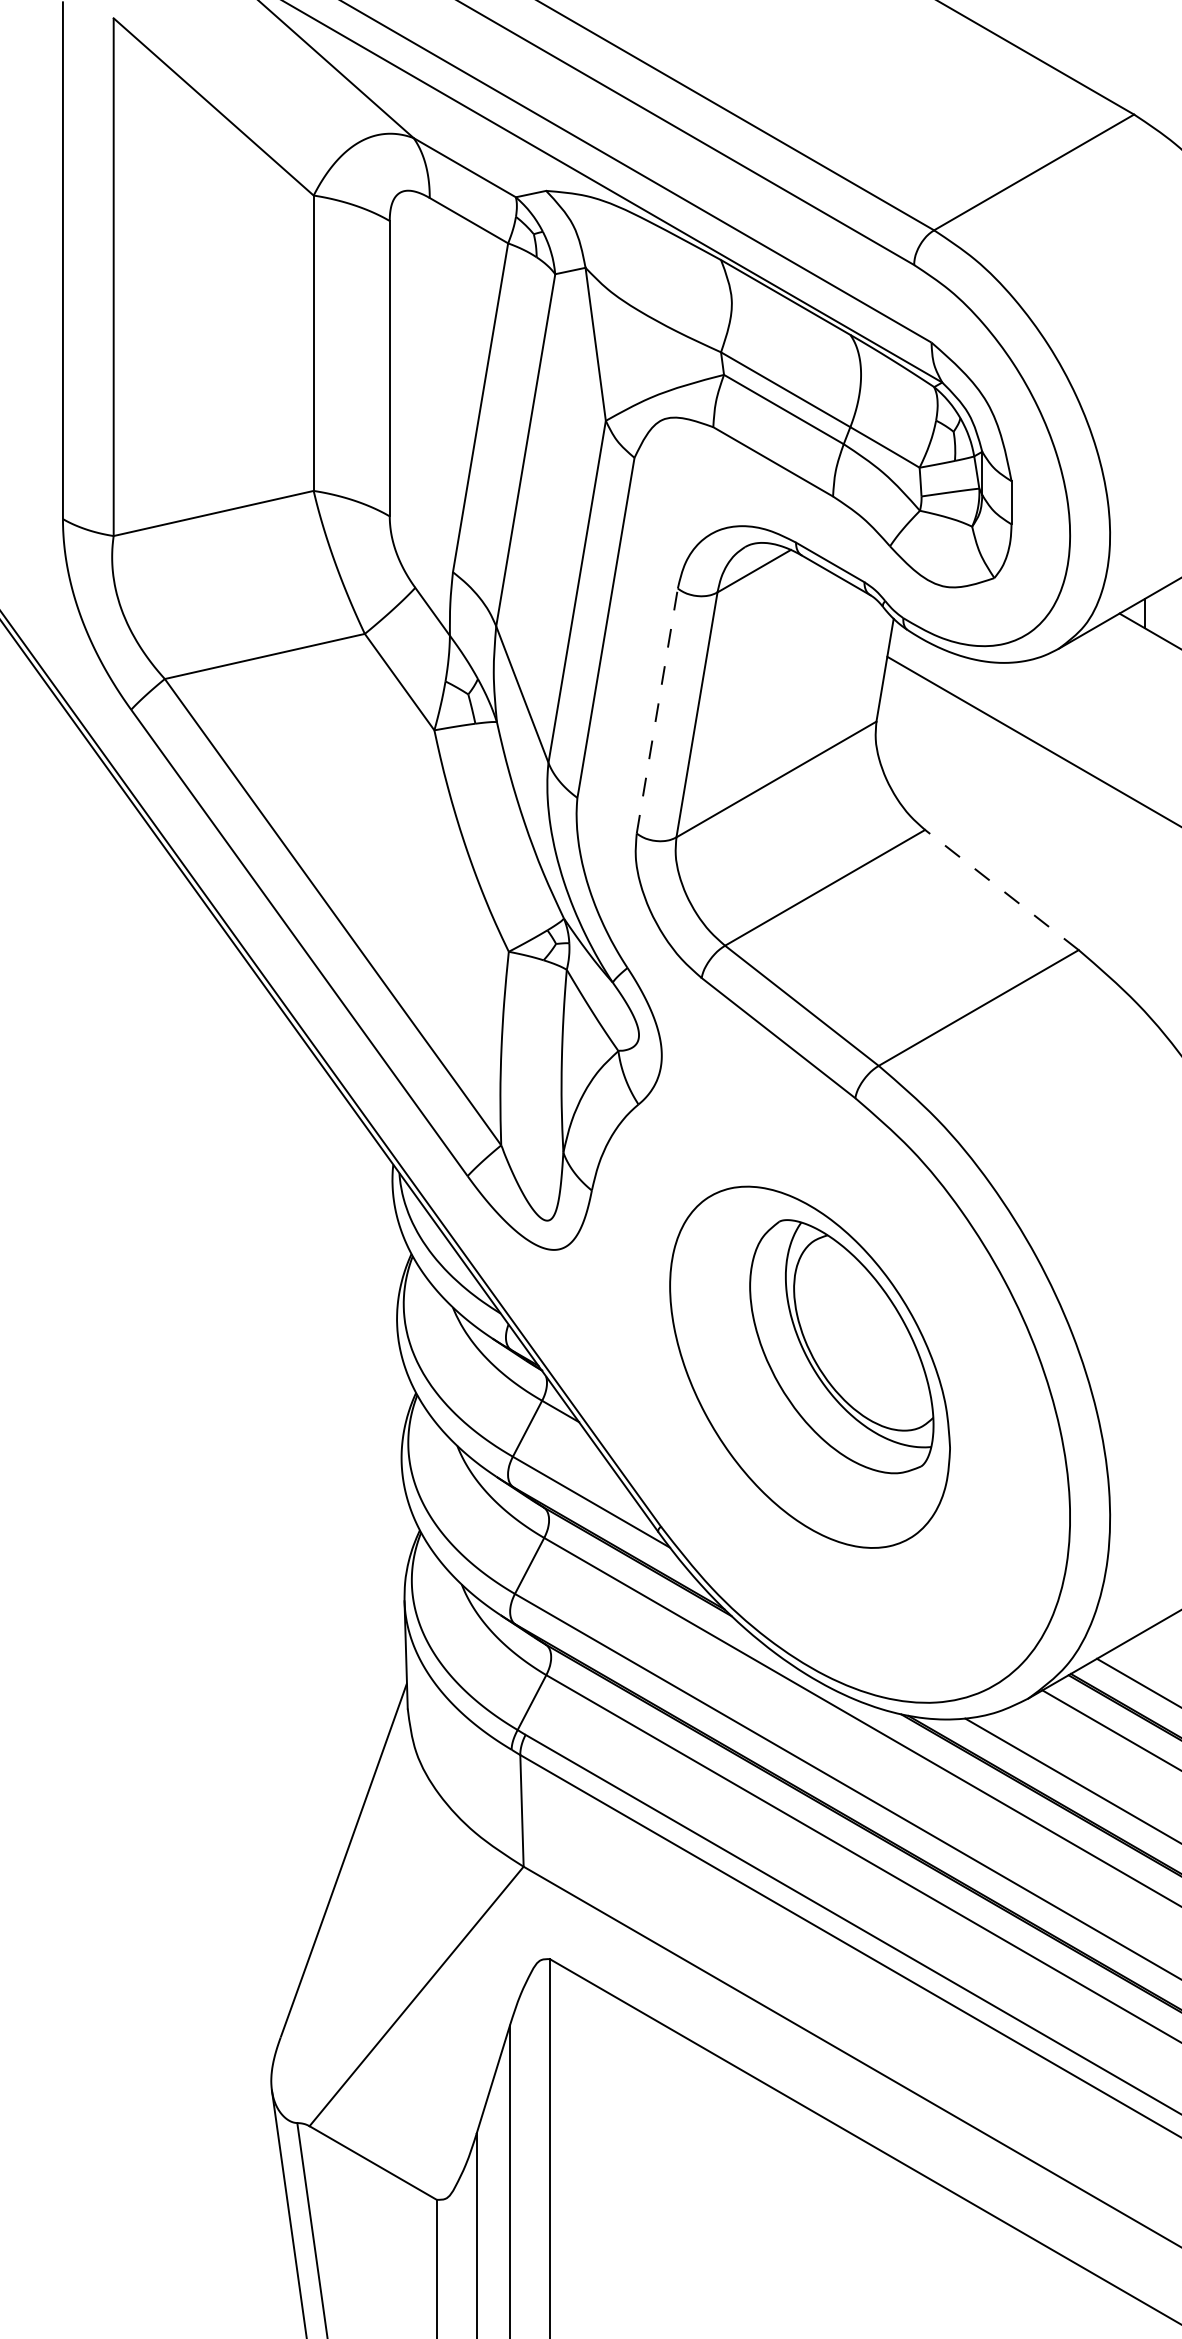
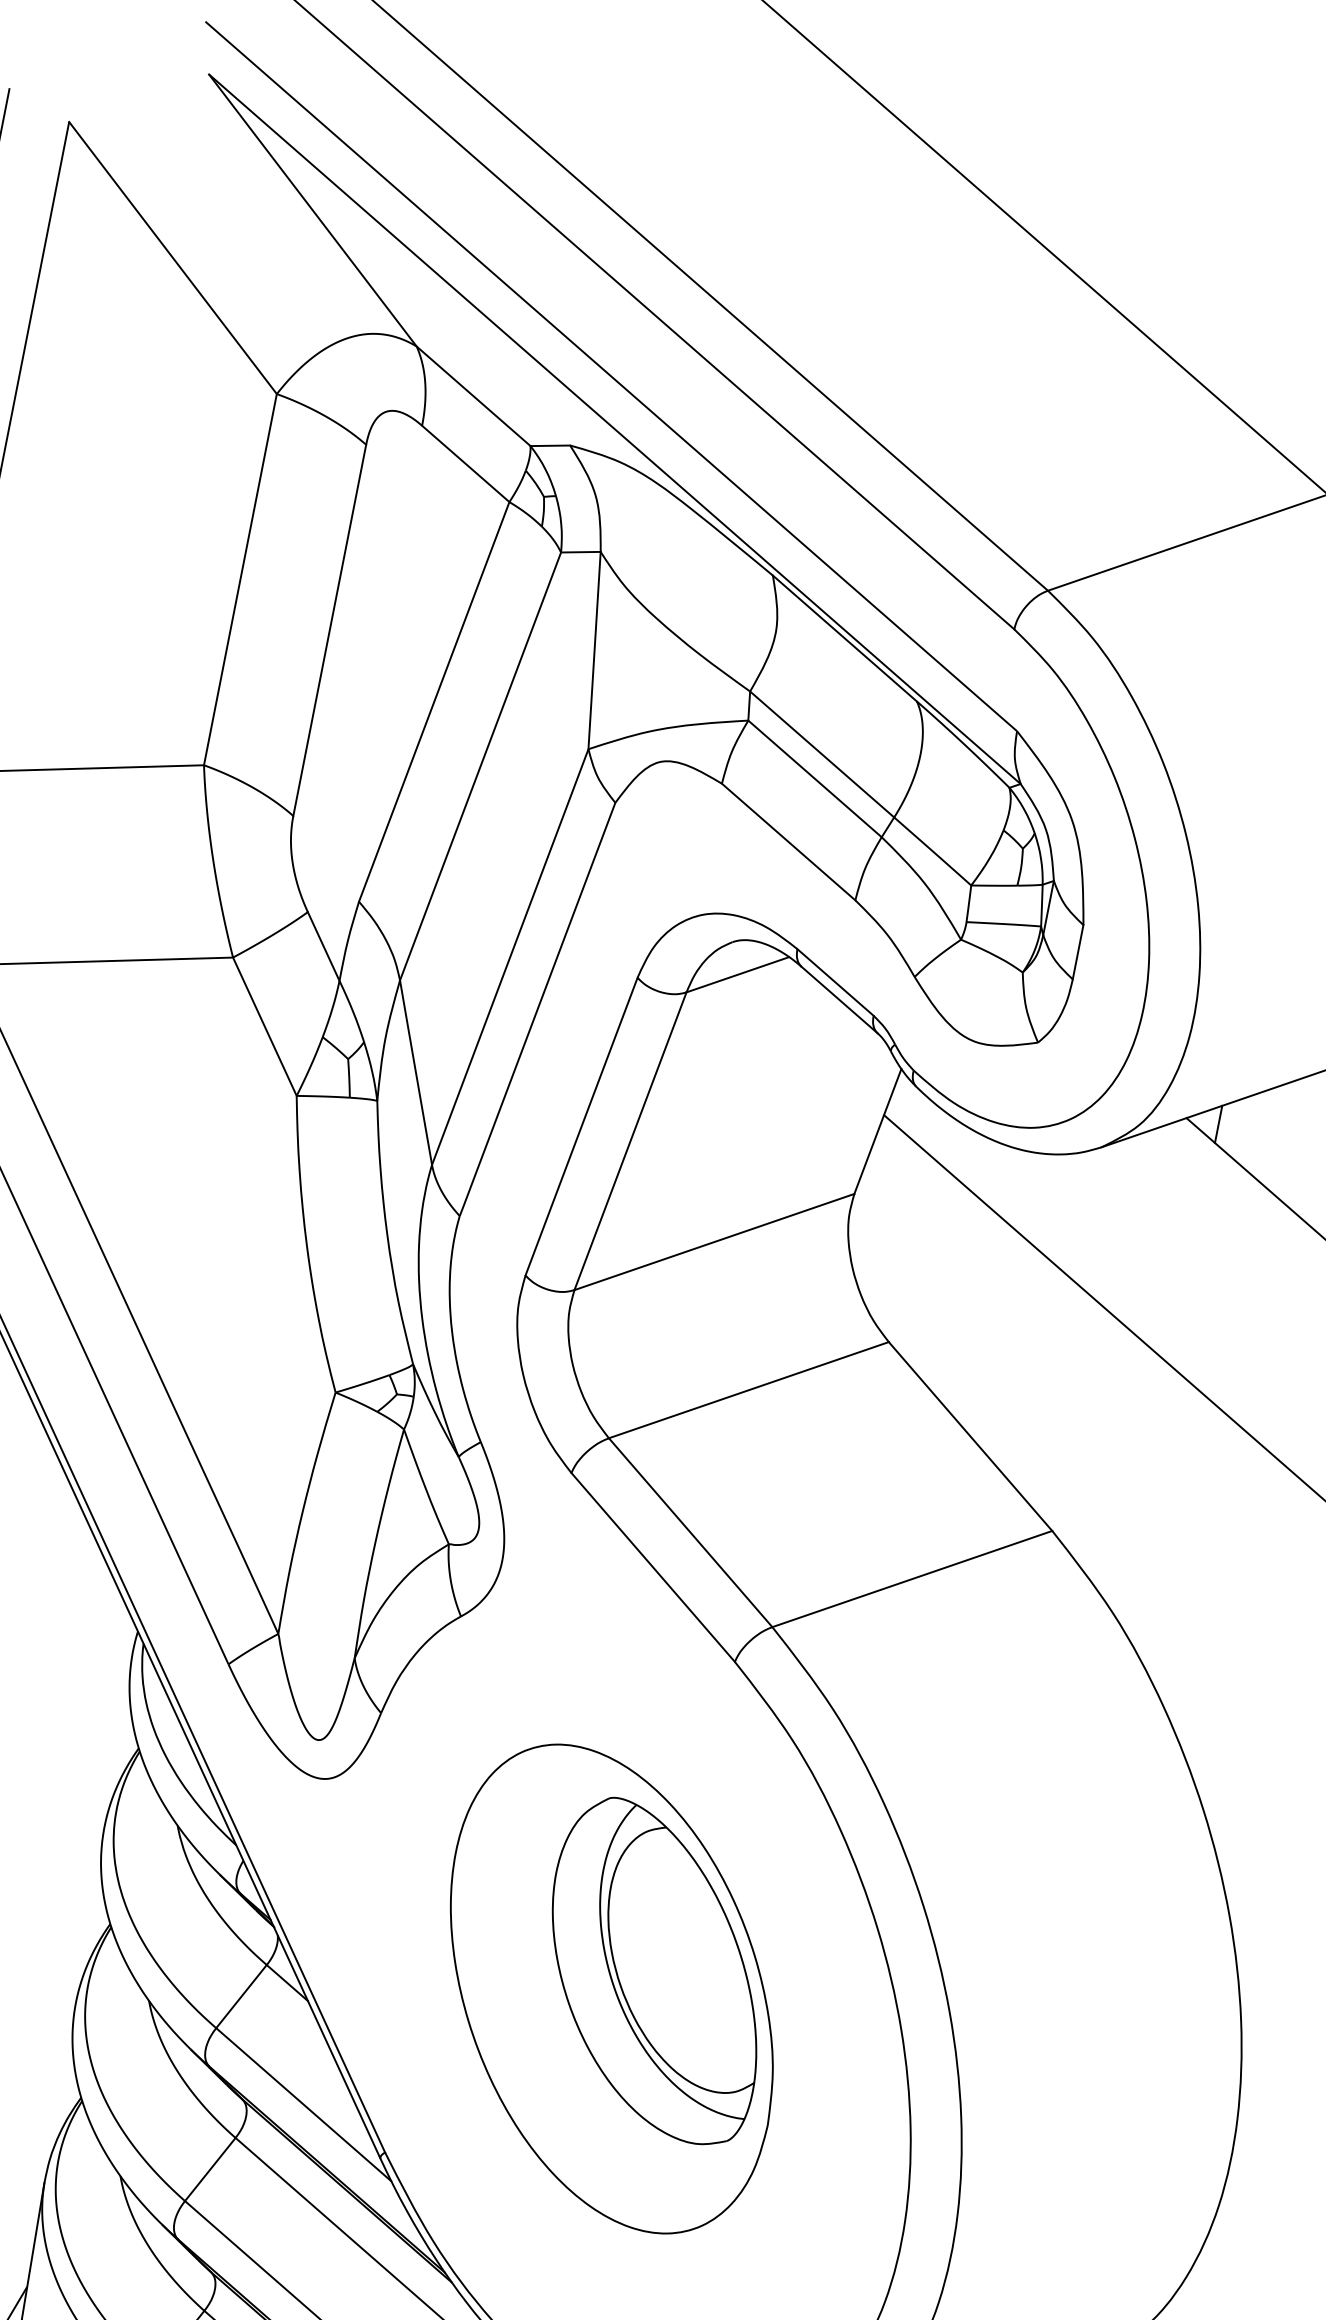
line: (657, 710) -> (581, 1125), dashed -> solid
line: (1001, 890) -> (969, 1437), dashed -> solid

